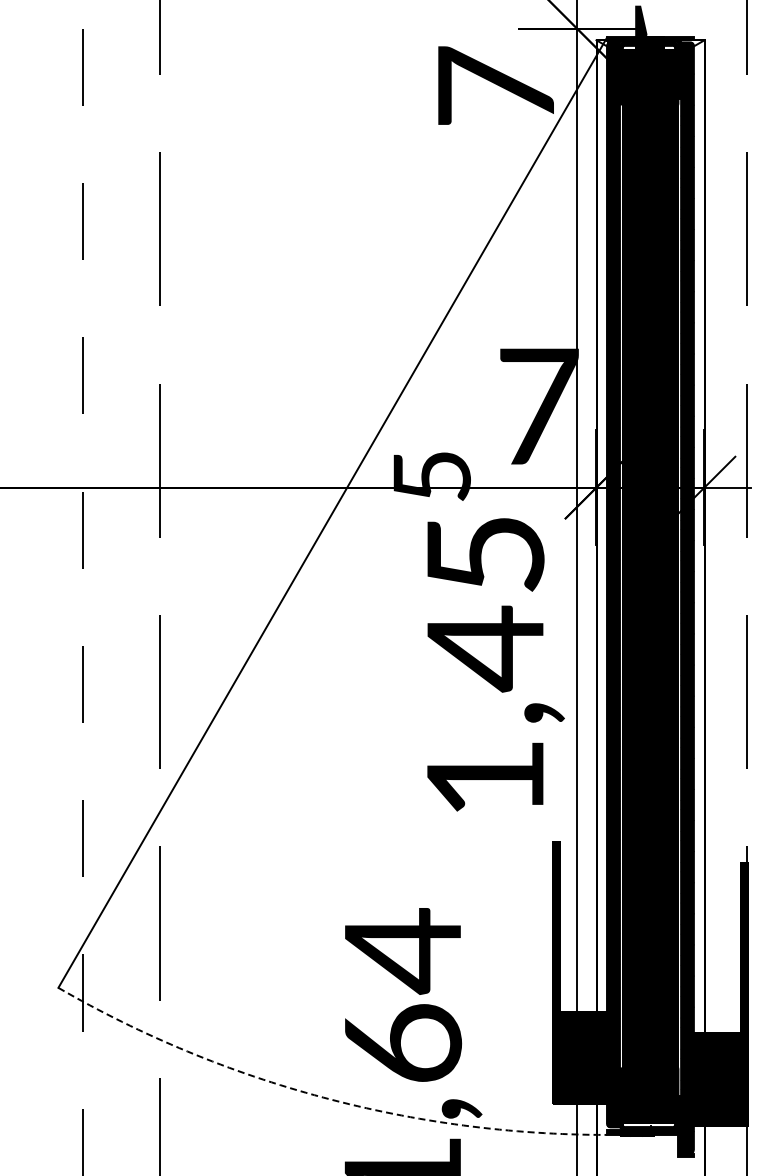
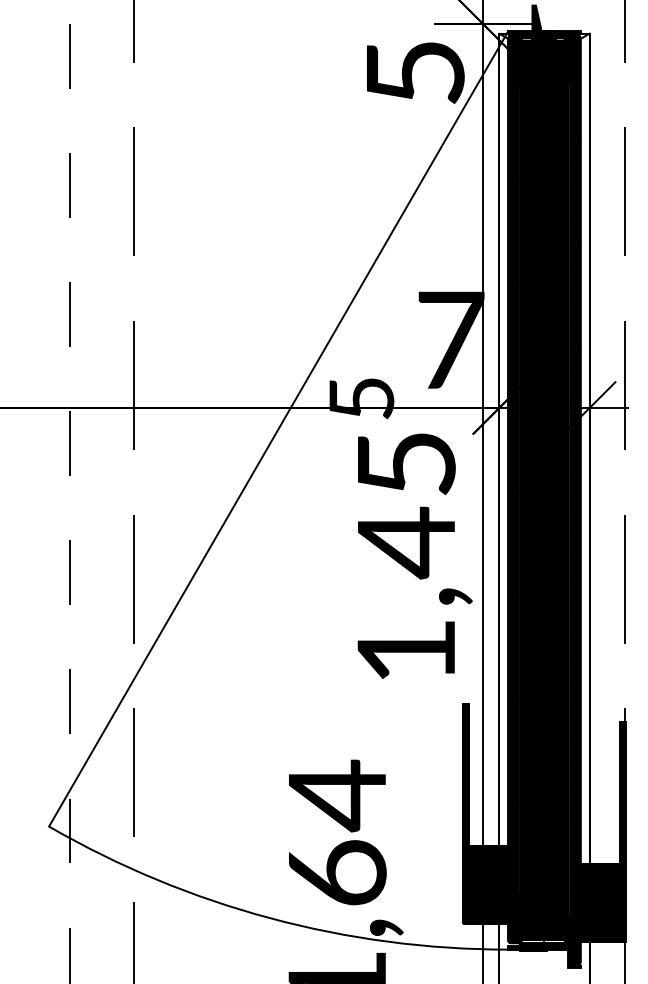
text: (496, 85) -> (415, 71), 7 -> 5
arc: (323, 1097) -> (270, 918), dashed -> solid

